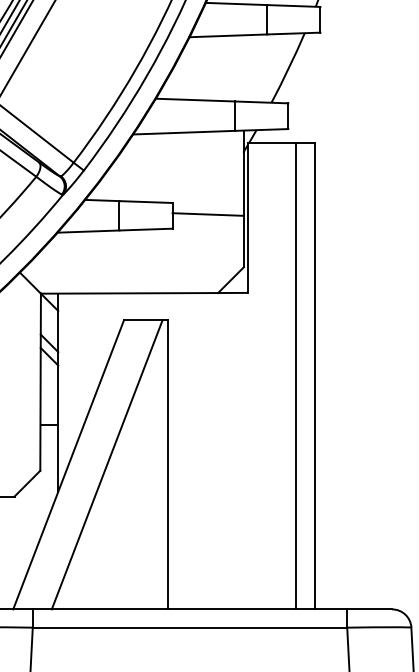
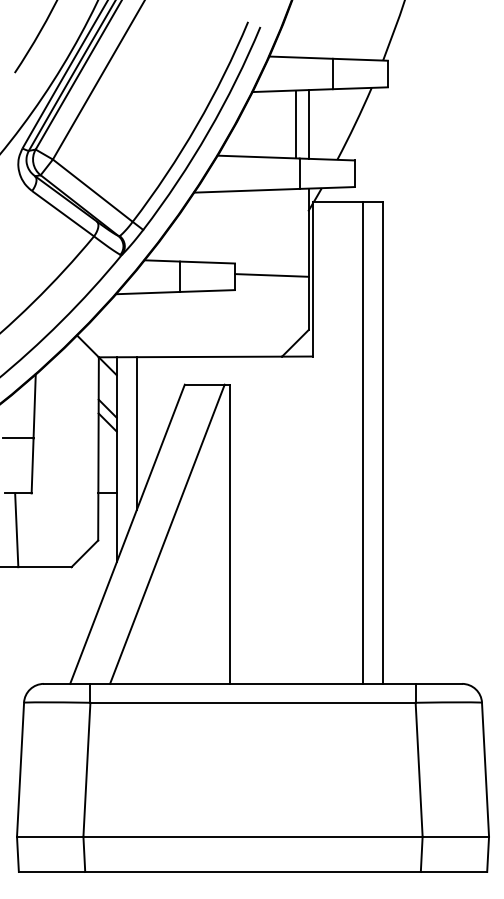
line: (231, 68) -> (295, 124), added
line: (243, 68) -> (308, 124), added
line: (77, 367) -> (136, 433), added

